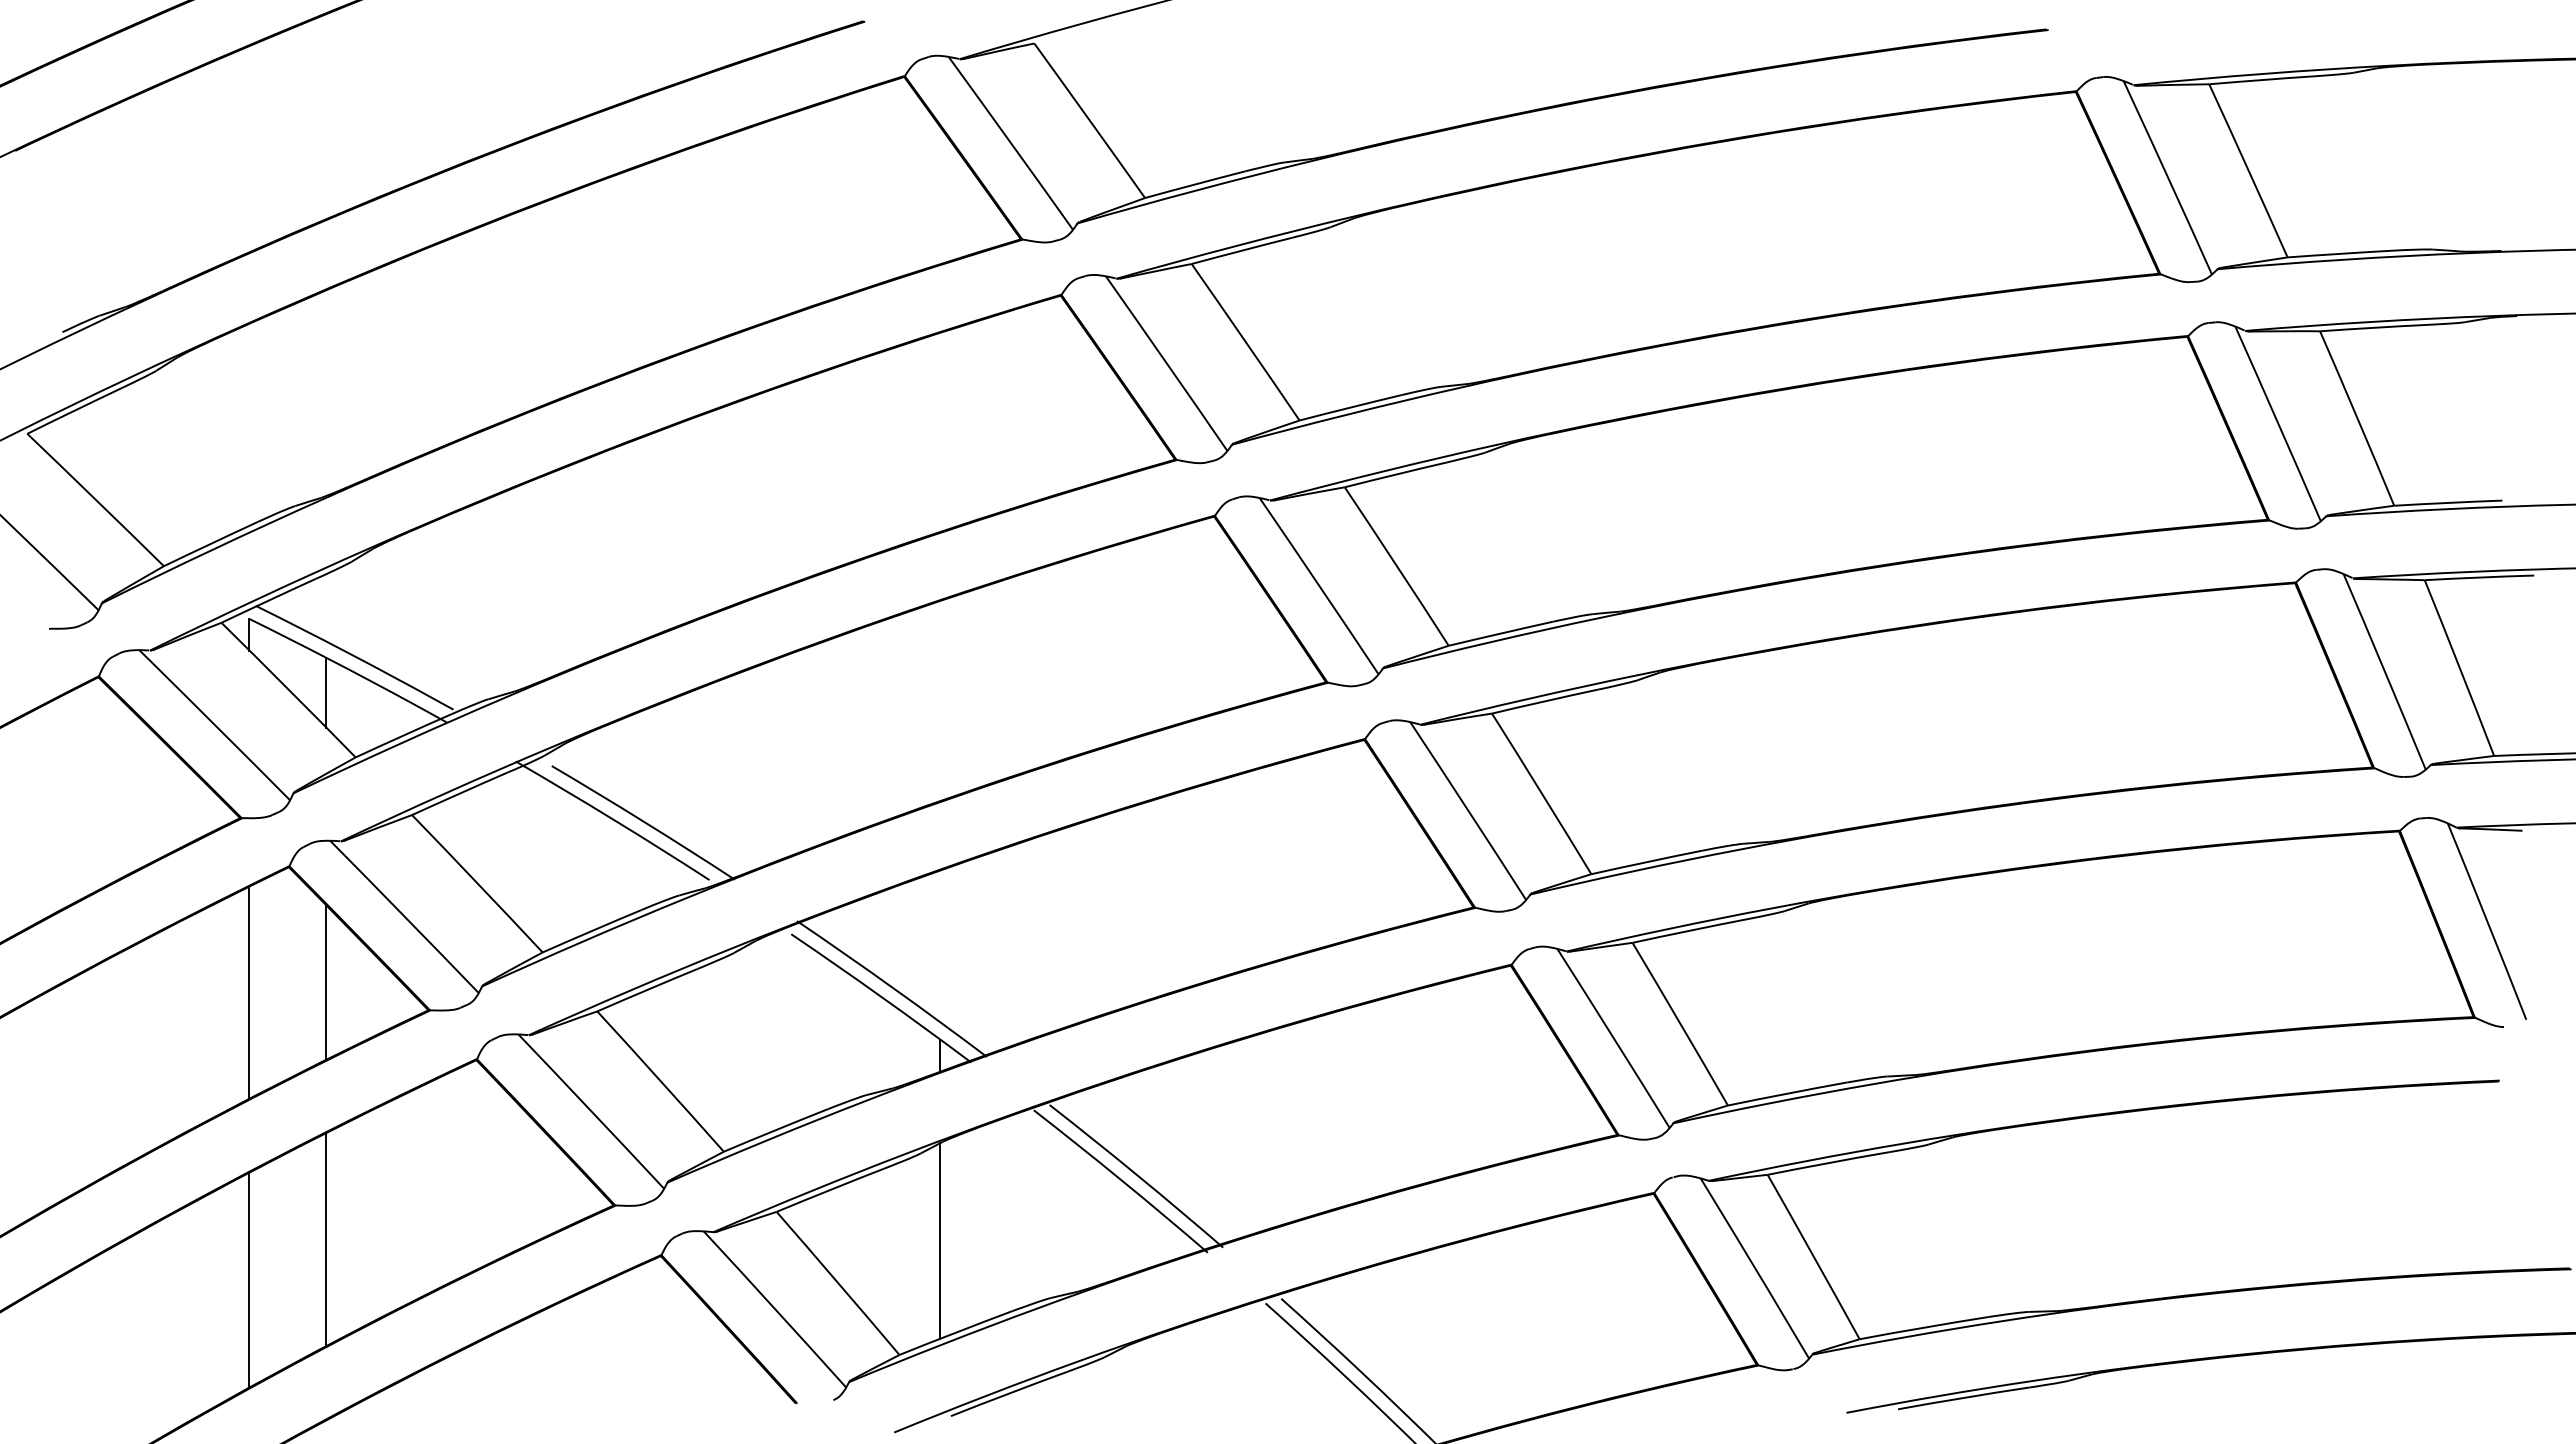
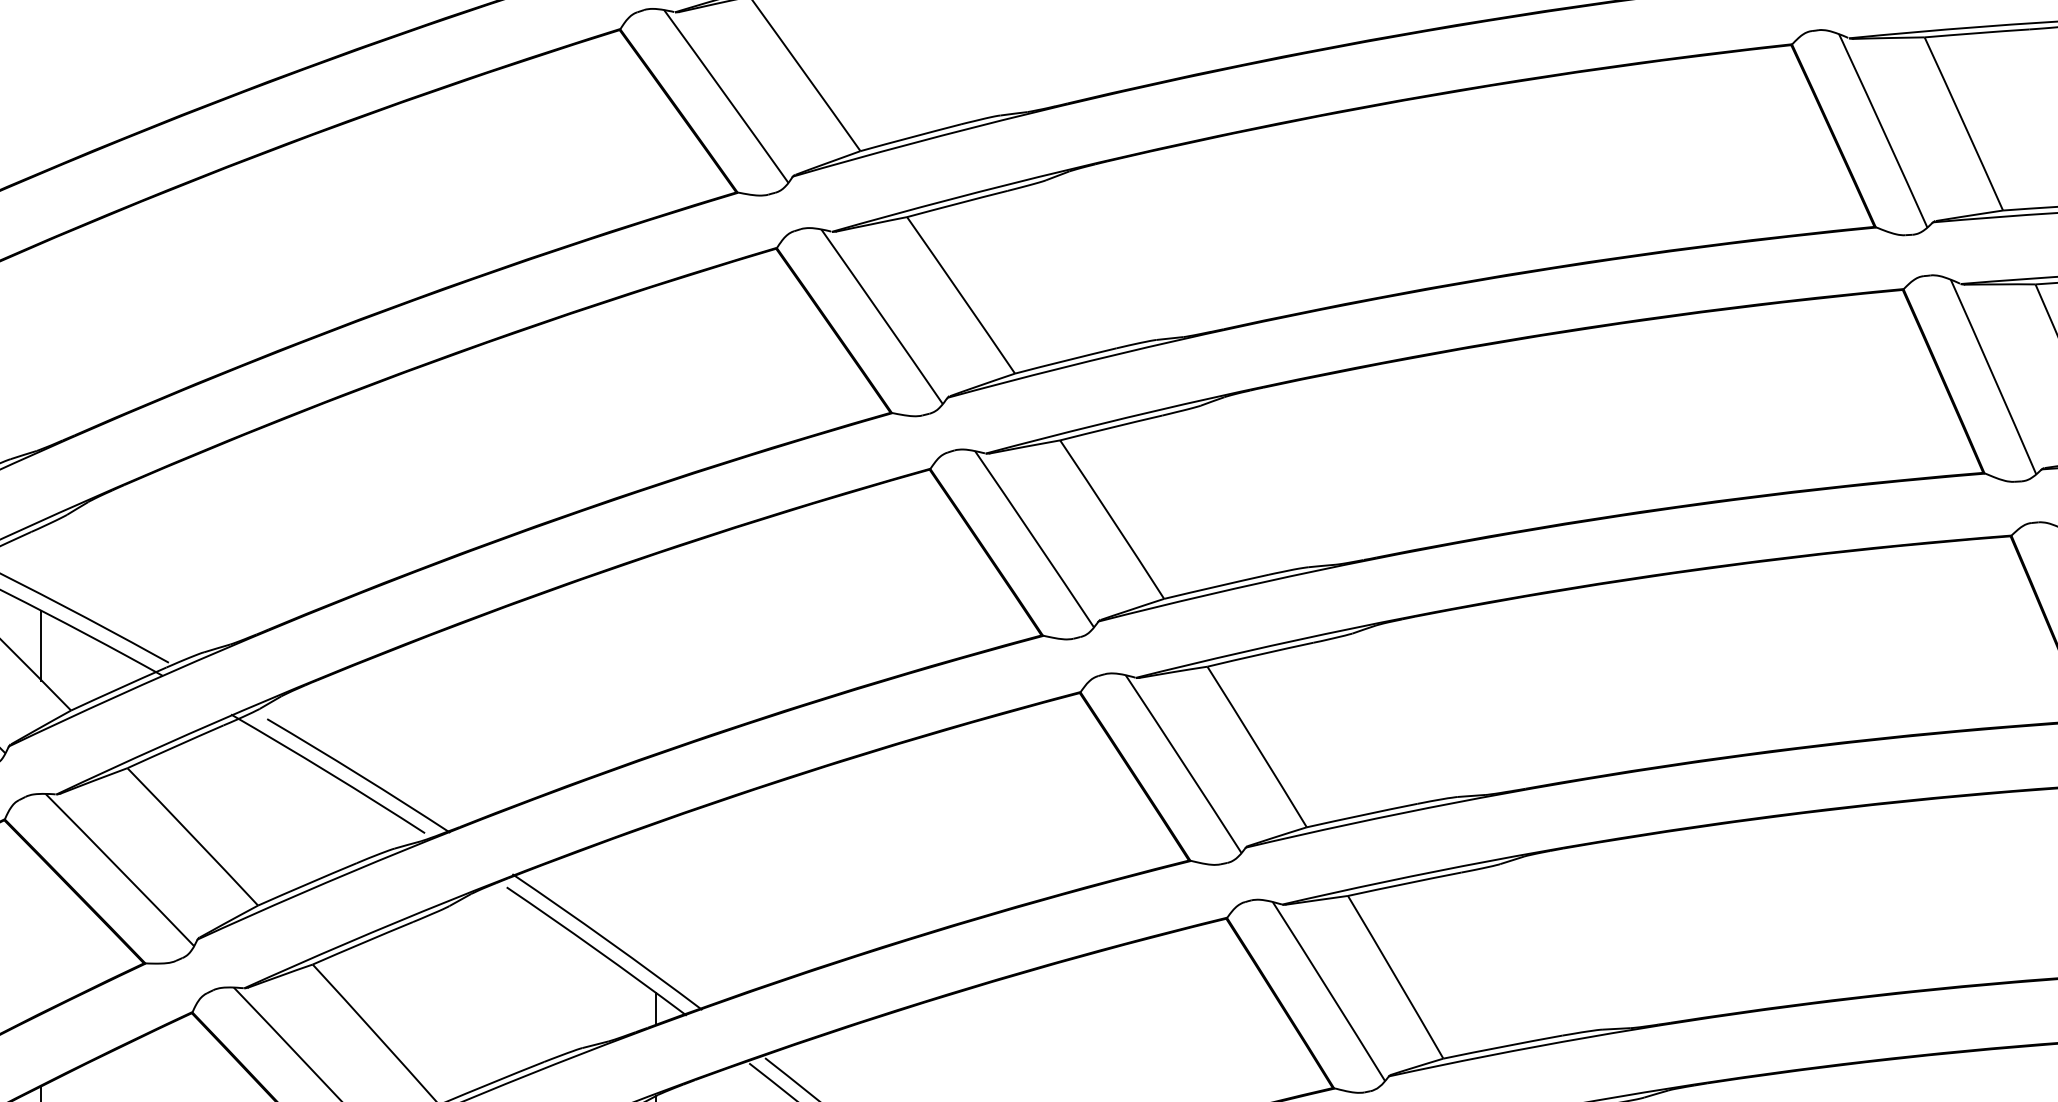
line: (325, 982) -> (40, 935), removed

